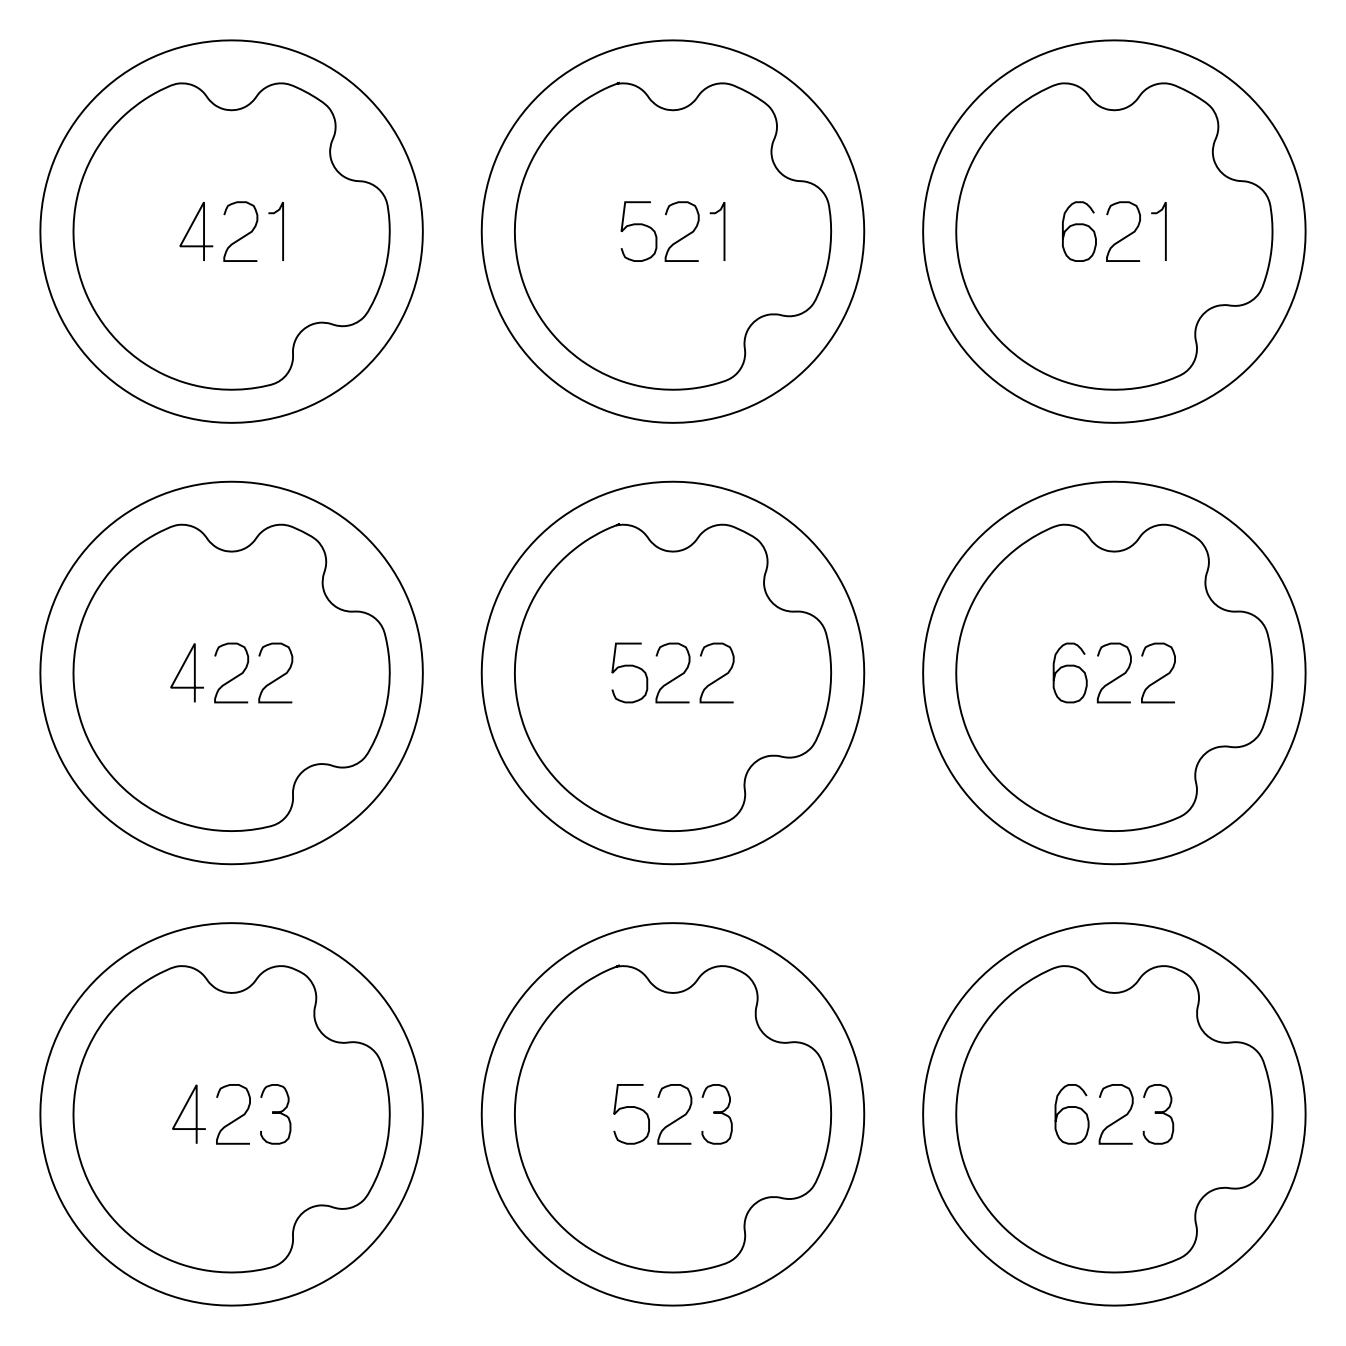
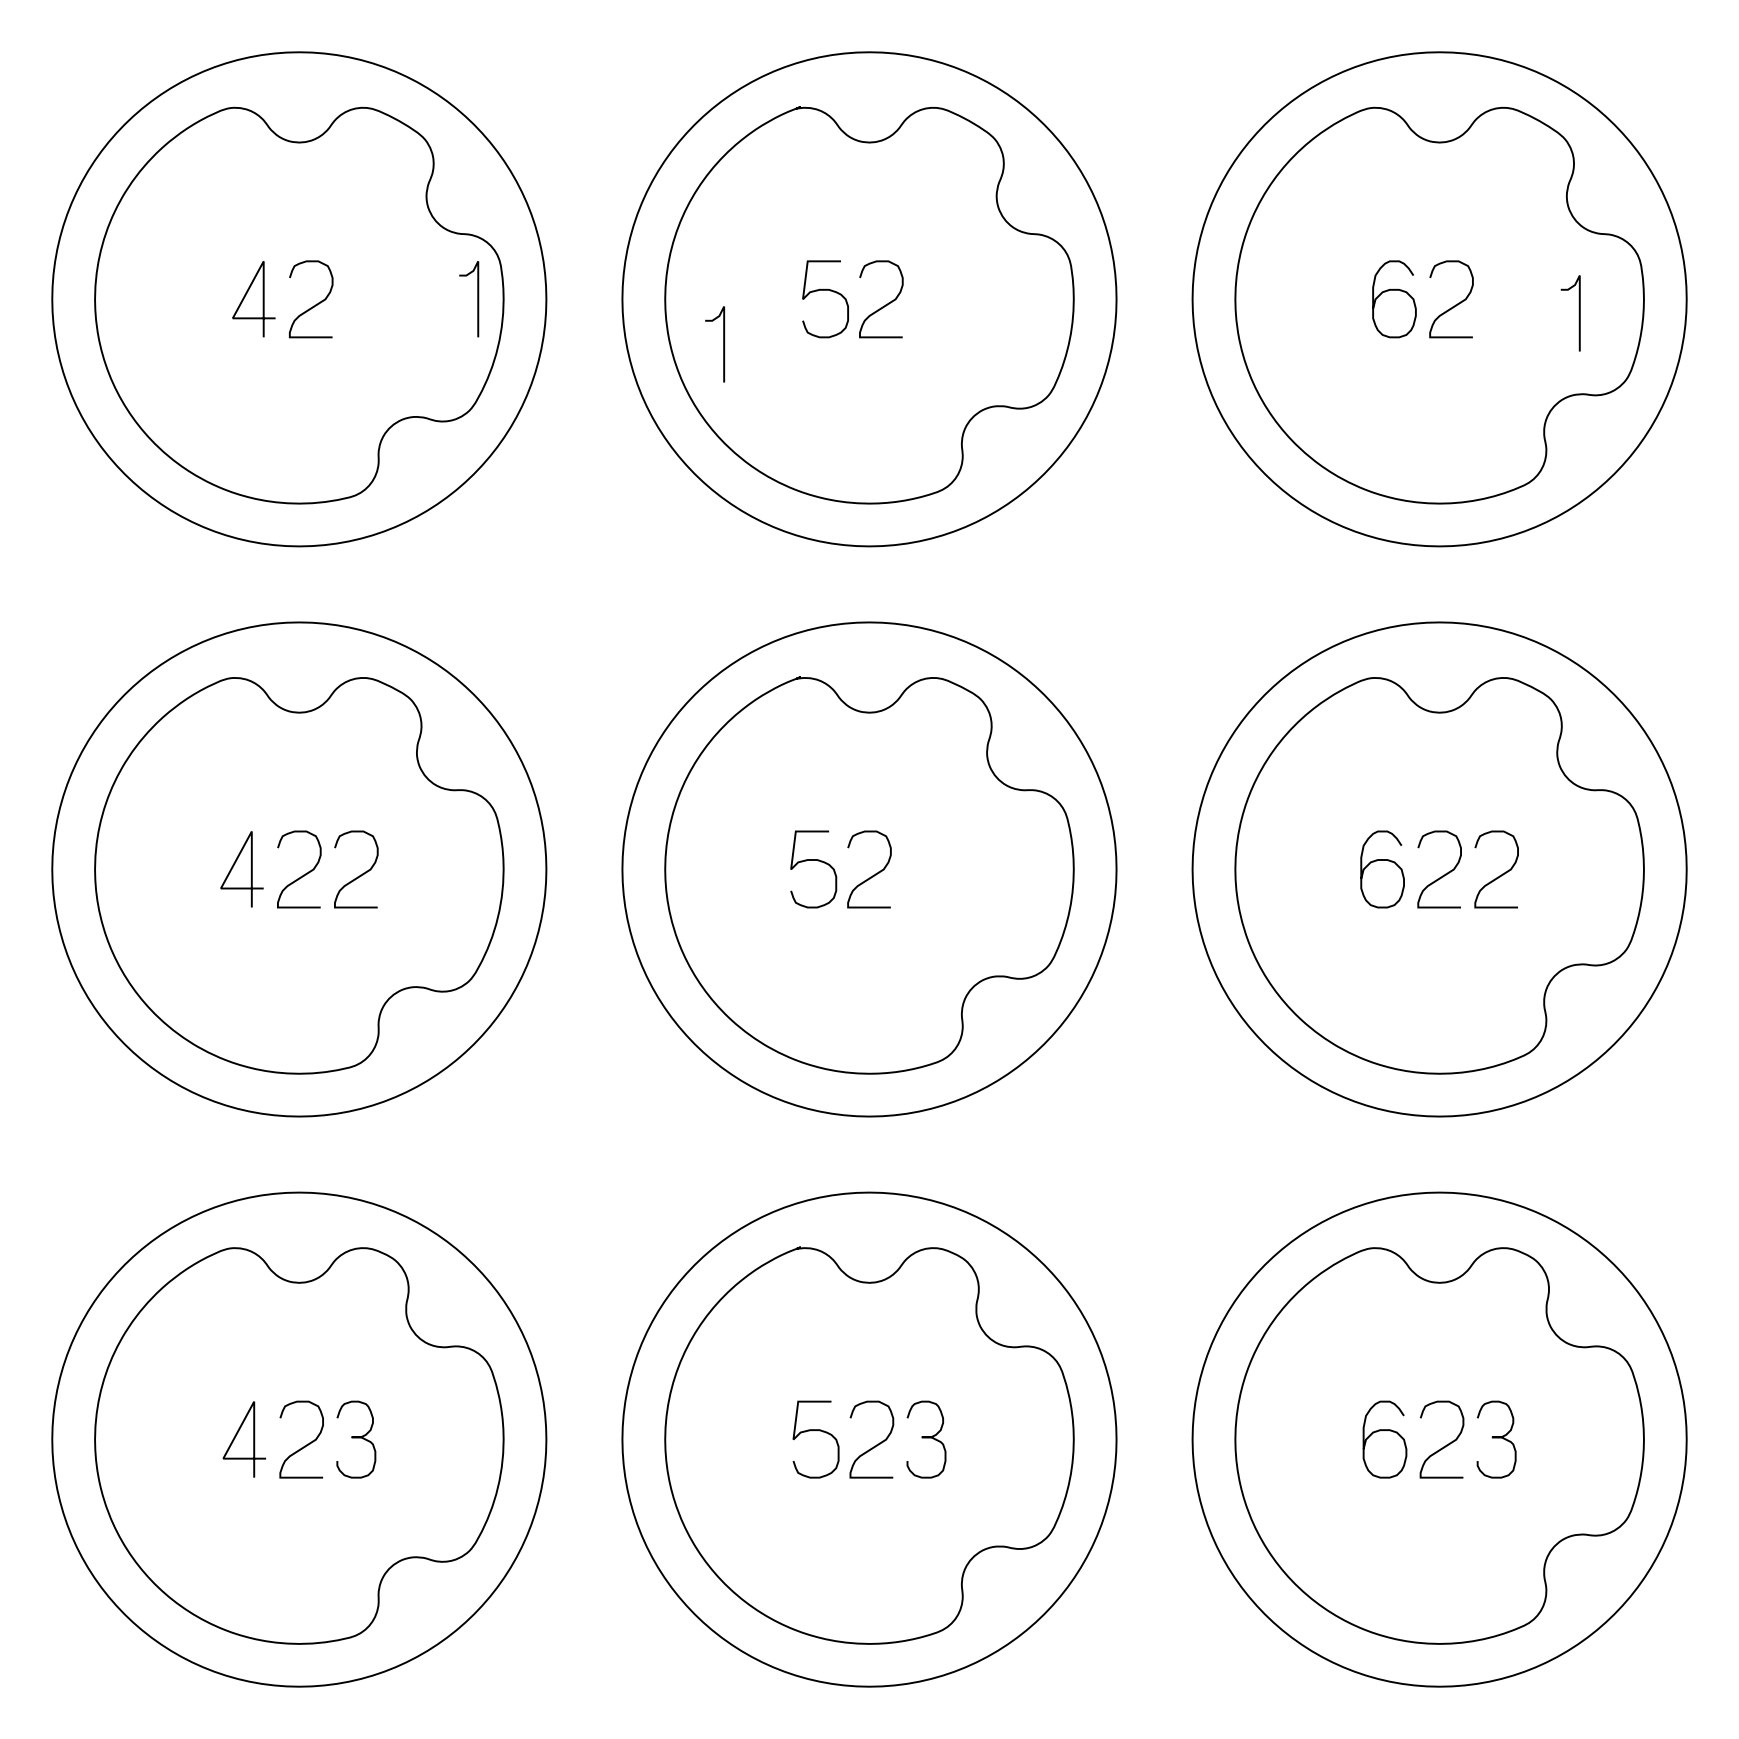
curve: (282, 231) -> (477, 299), moved
curve: (723, 231) -> (722, 344), moved
curve: (1165, 231) -> (1579, 313), moved
curve: (720, 676) -> (930, 874), removed

